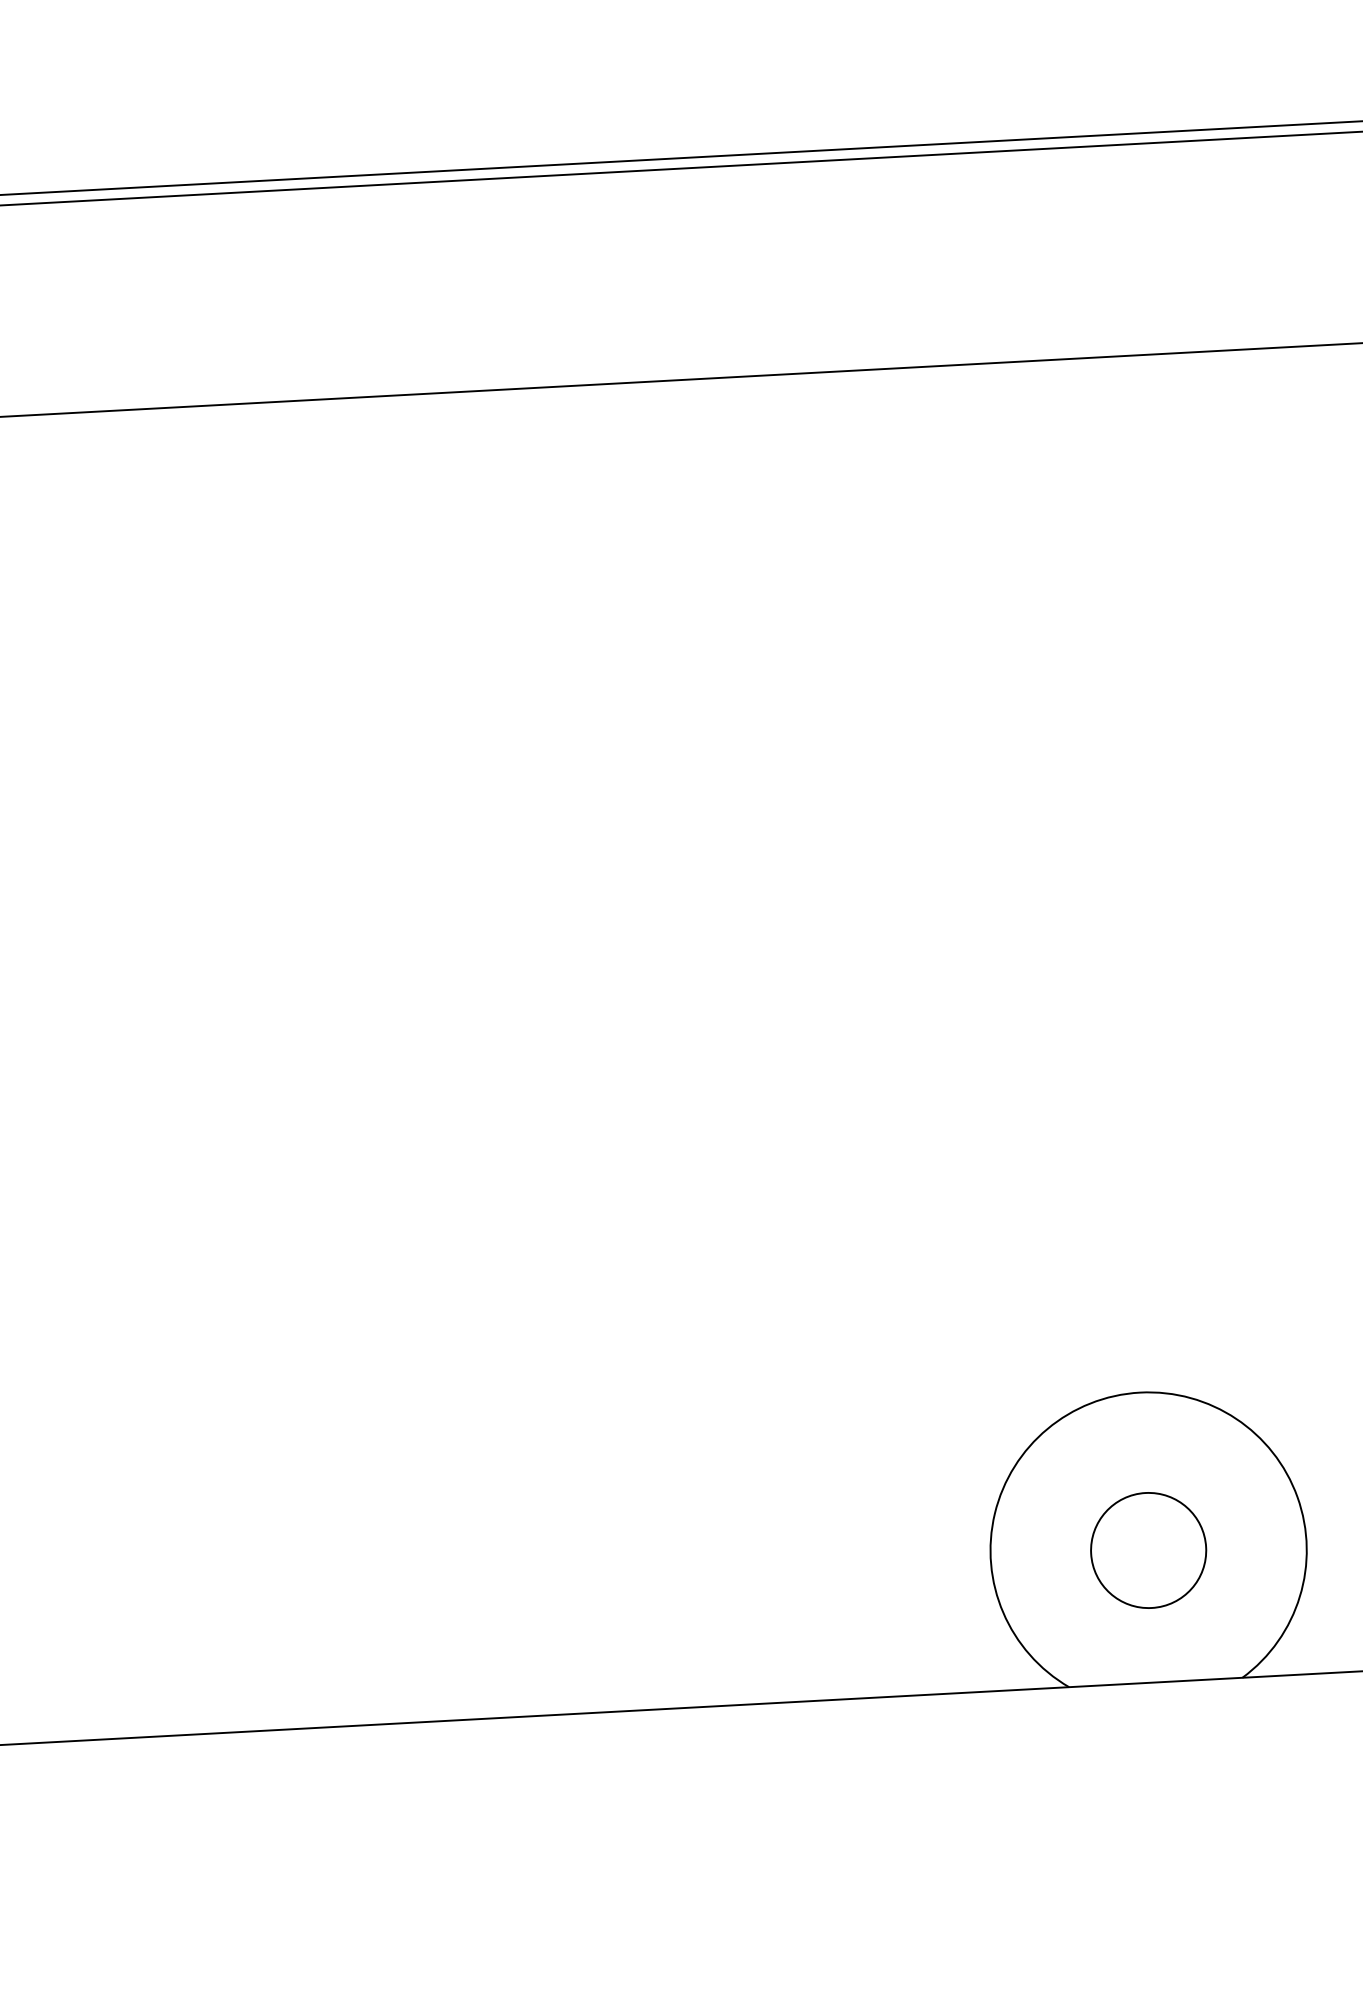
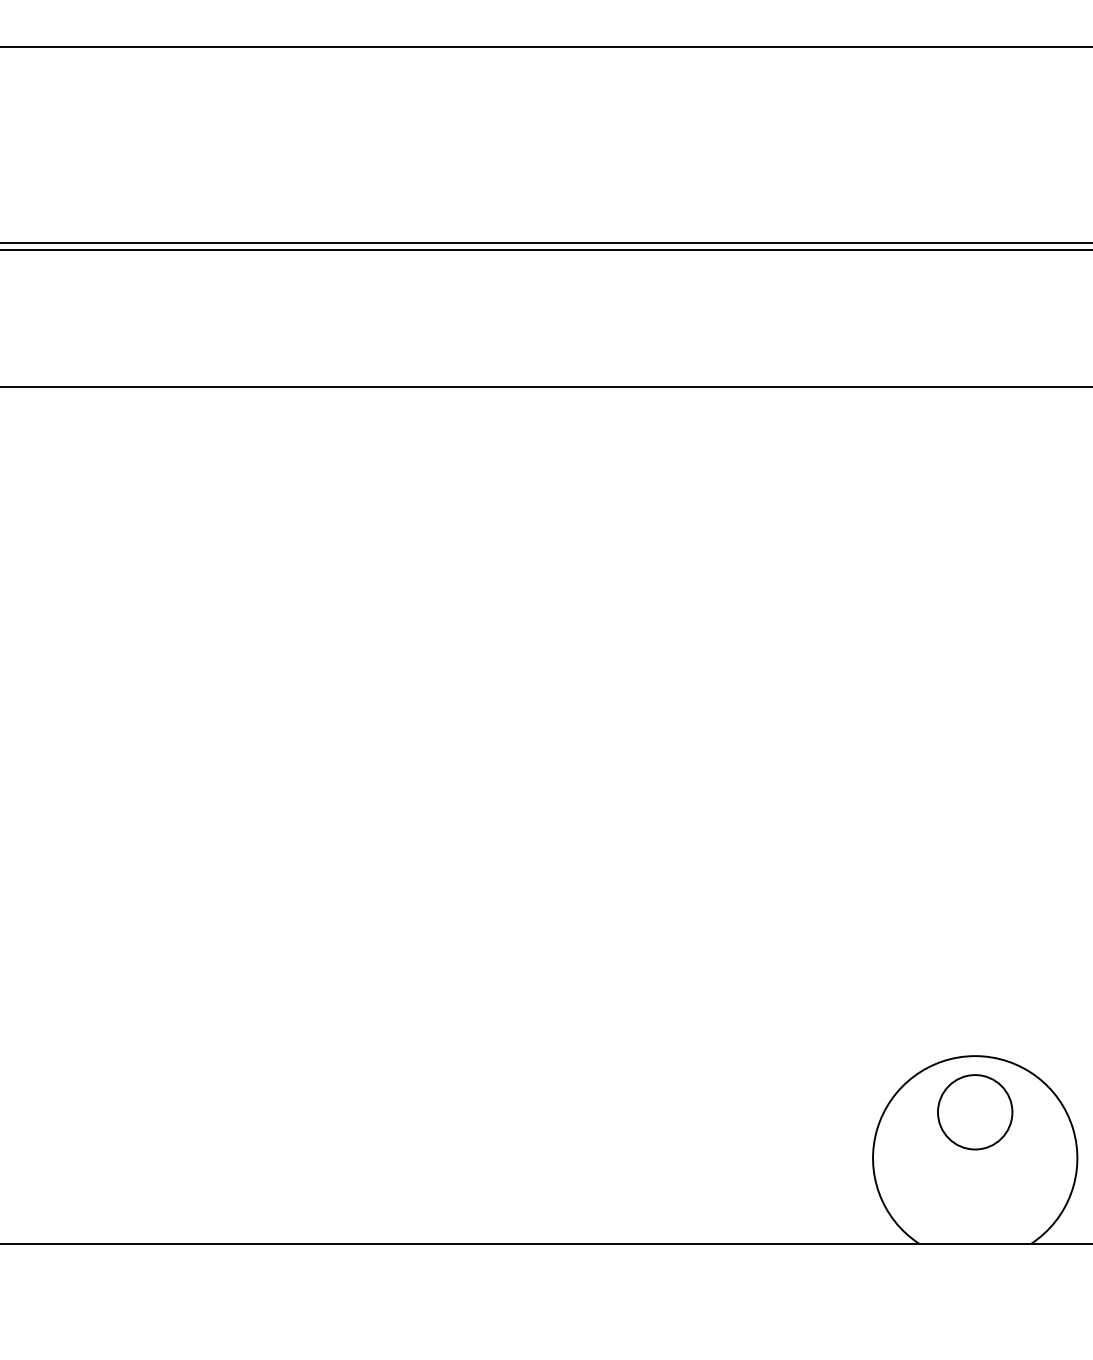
circle: (1149, 1550) -> (975, 1112), moved

